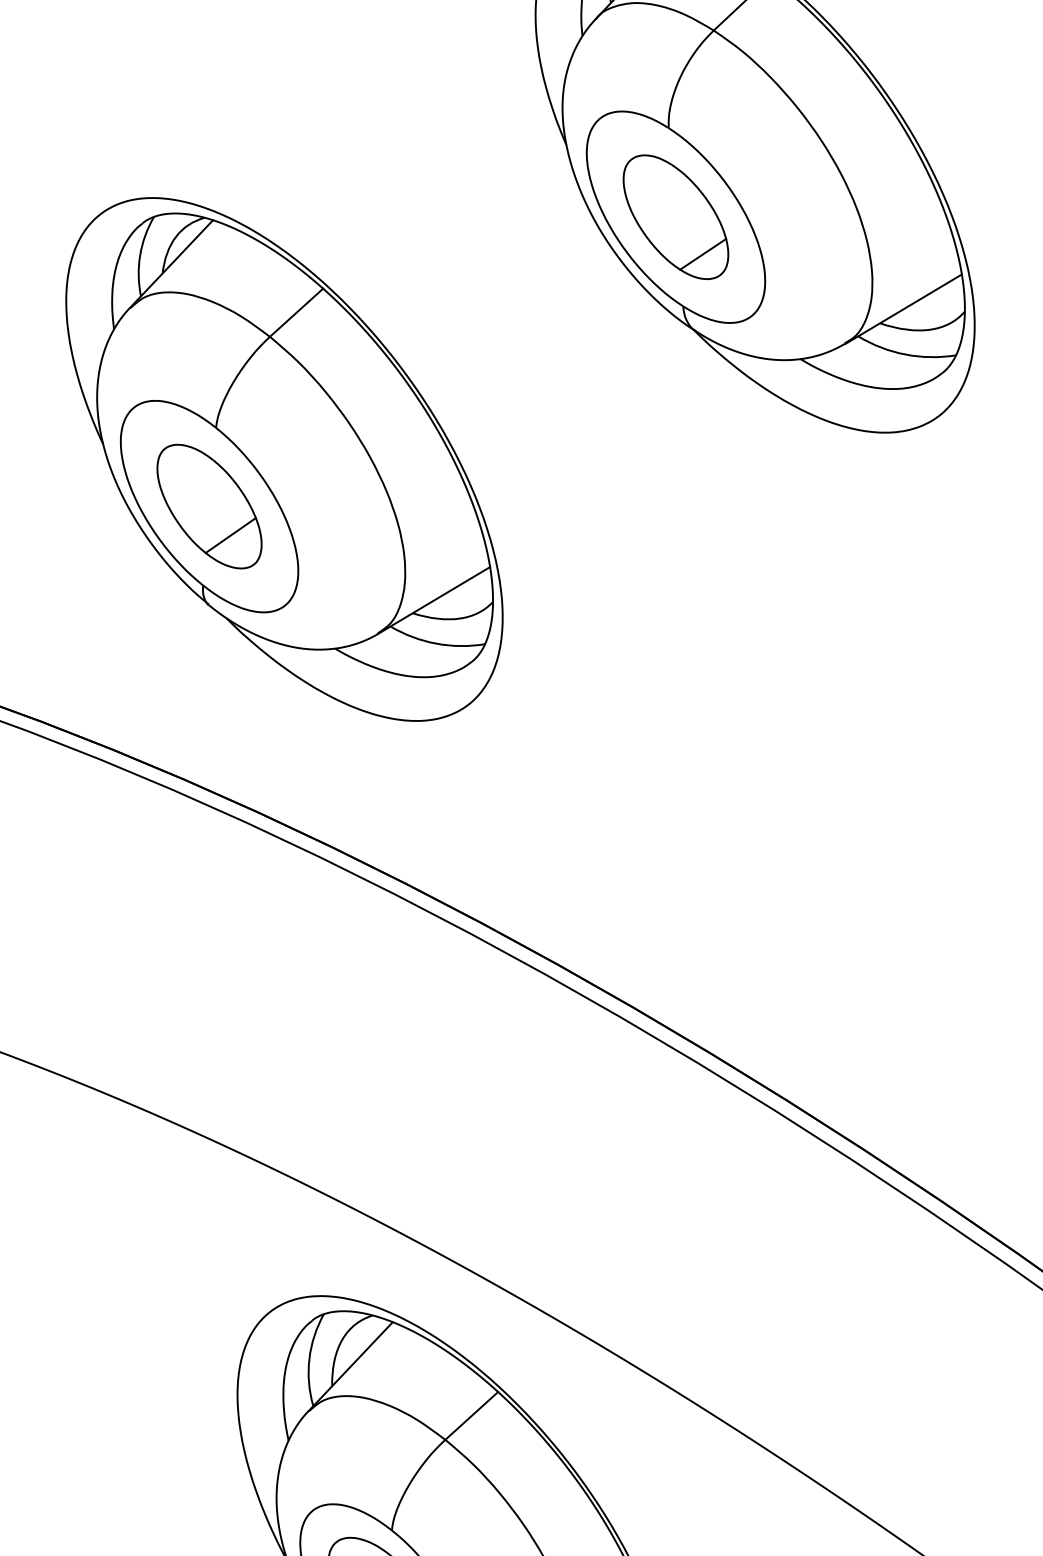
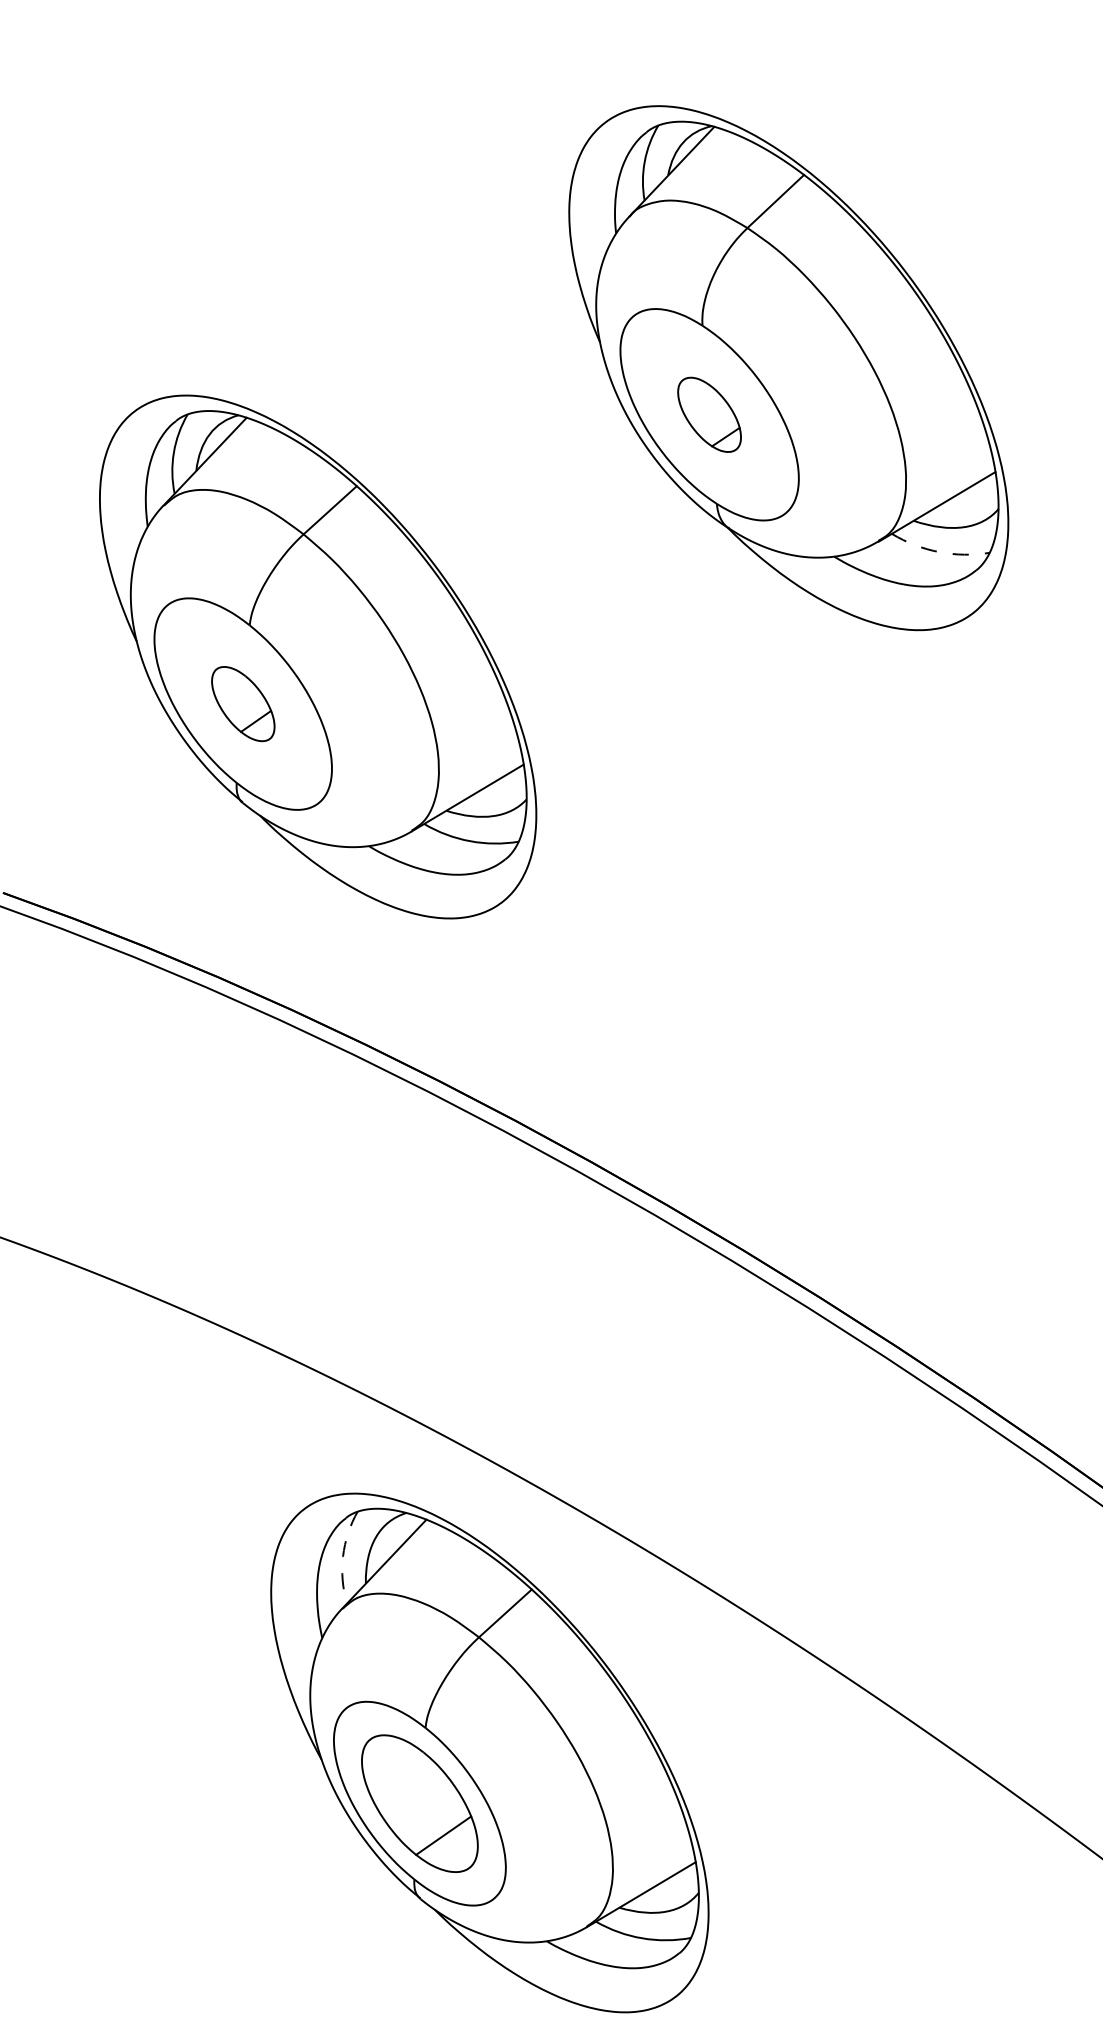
part: (675, 216) -> (709, 414), size x0.6
arc: (905, 354) -> (939, 552), solid -> dashed
part: (209, 505) -> (243, 703), size x0.6
arc: (309, 1358) -> (343, 1556), solid -> dashed

